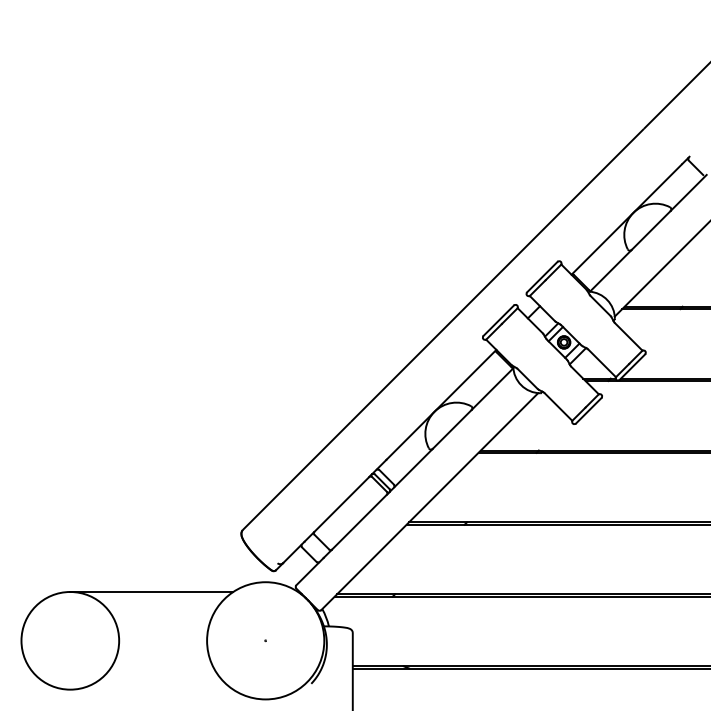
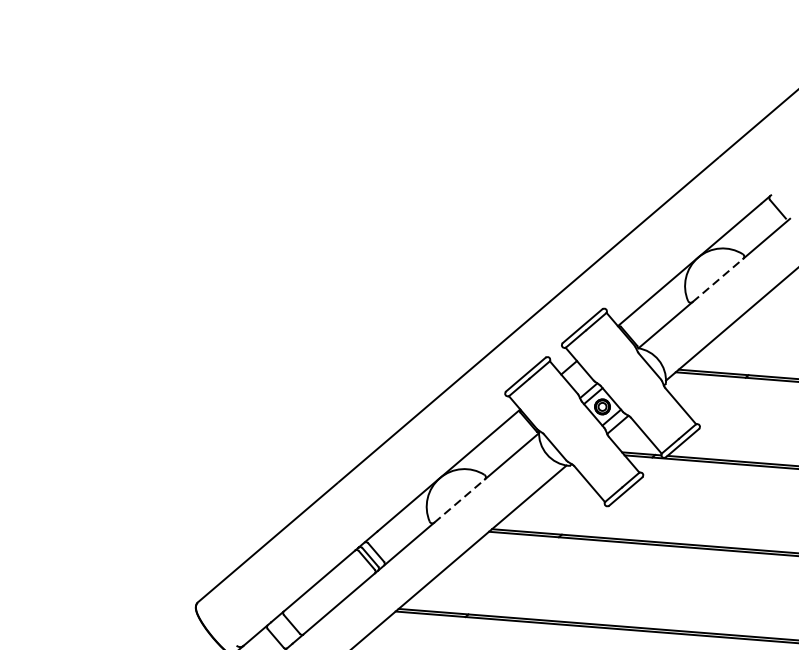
line: (651, 230) -> (718, 280), solid -> dashed
line: (452, 429) -> (459, 501), solid -> dashed

